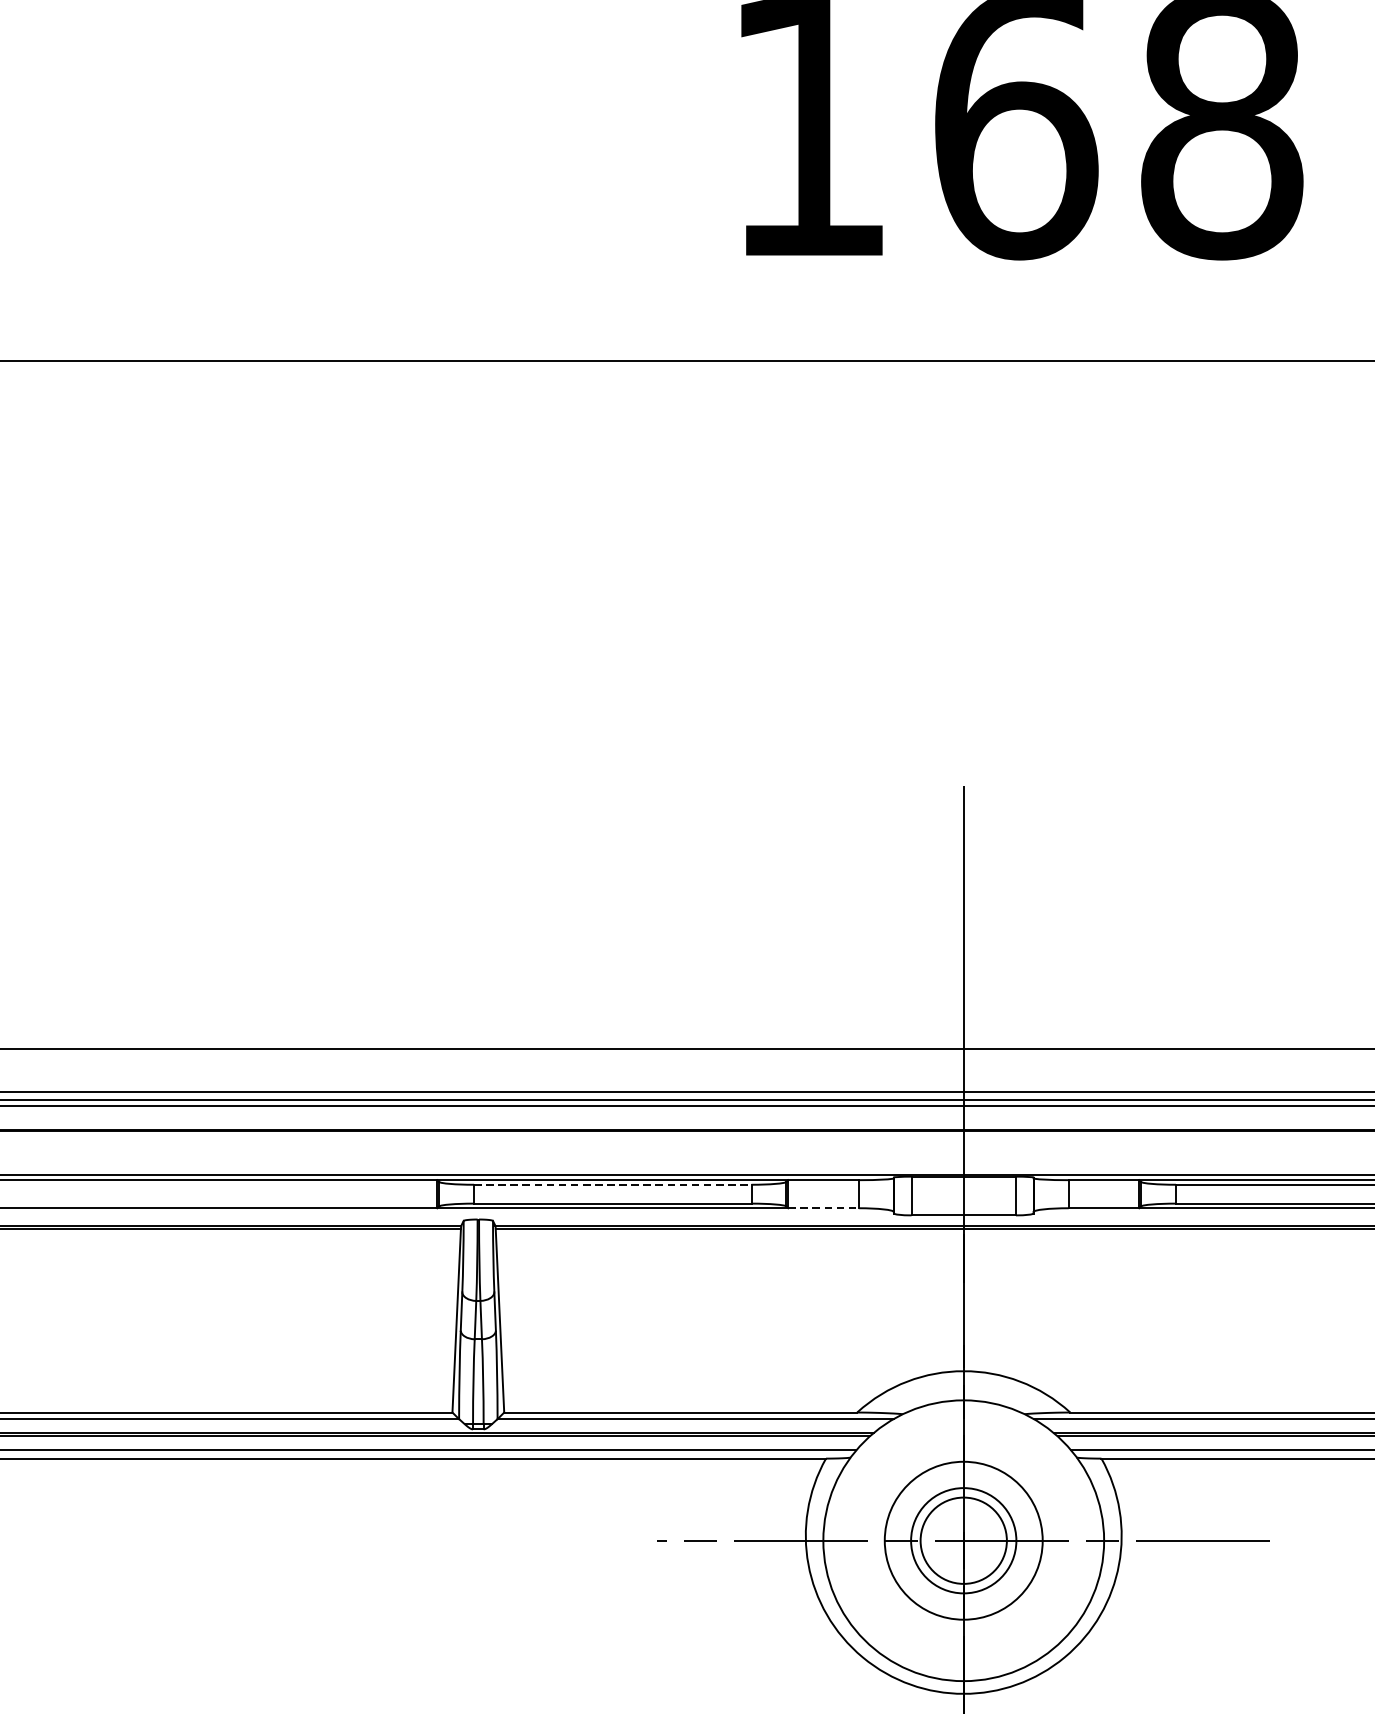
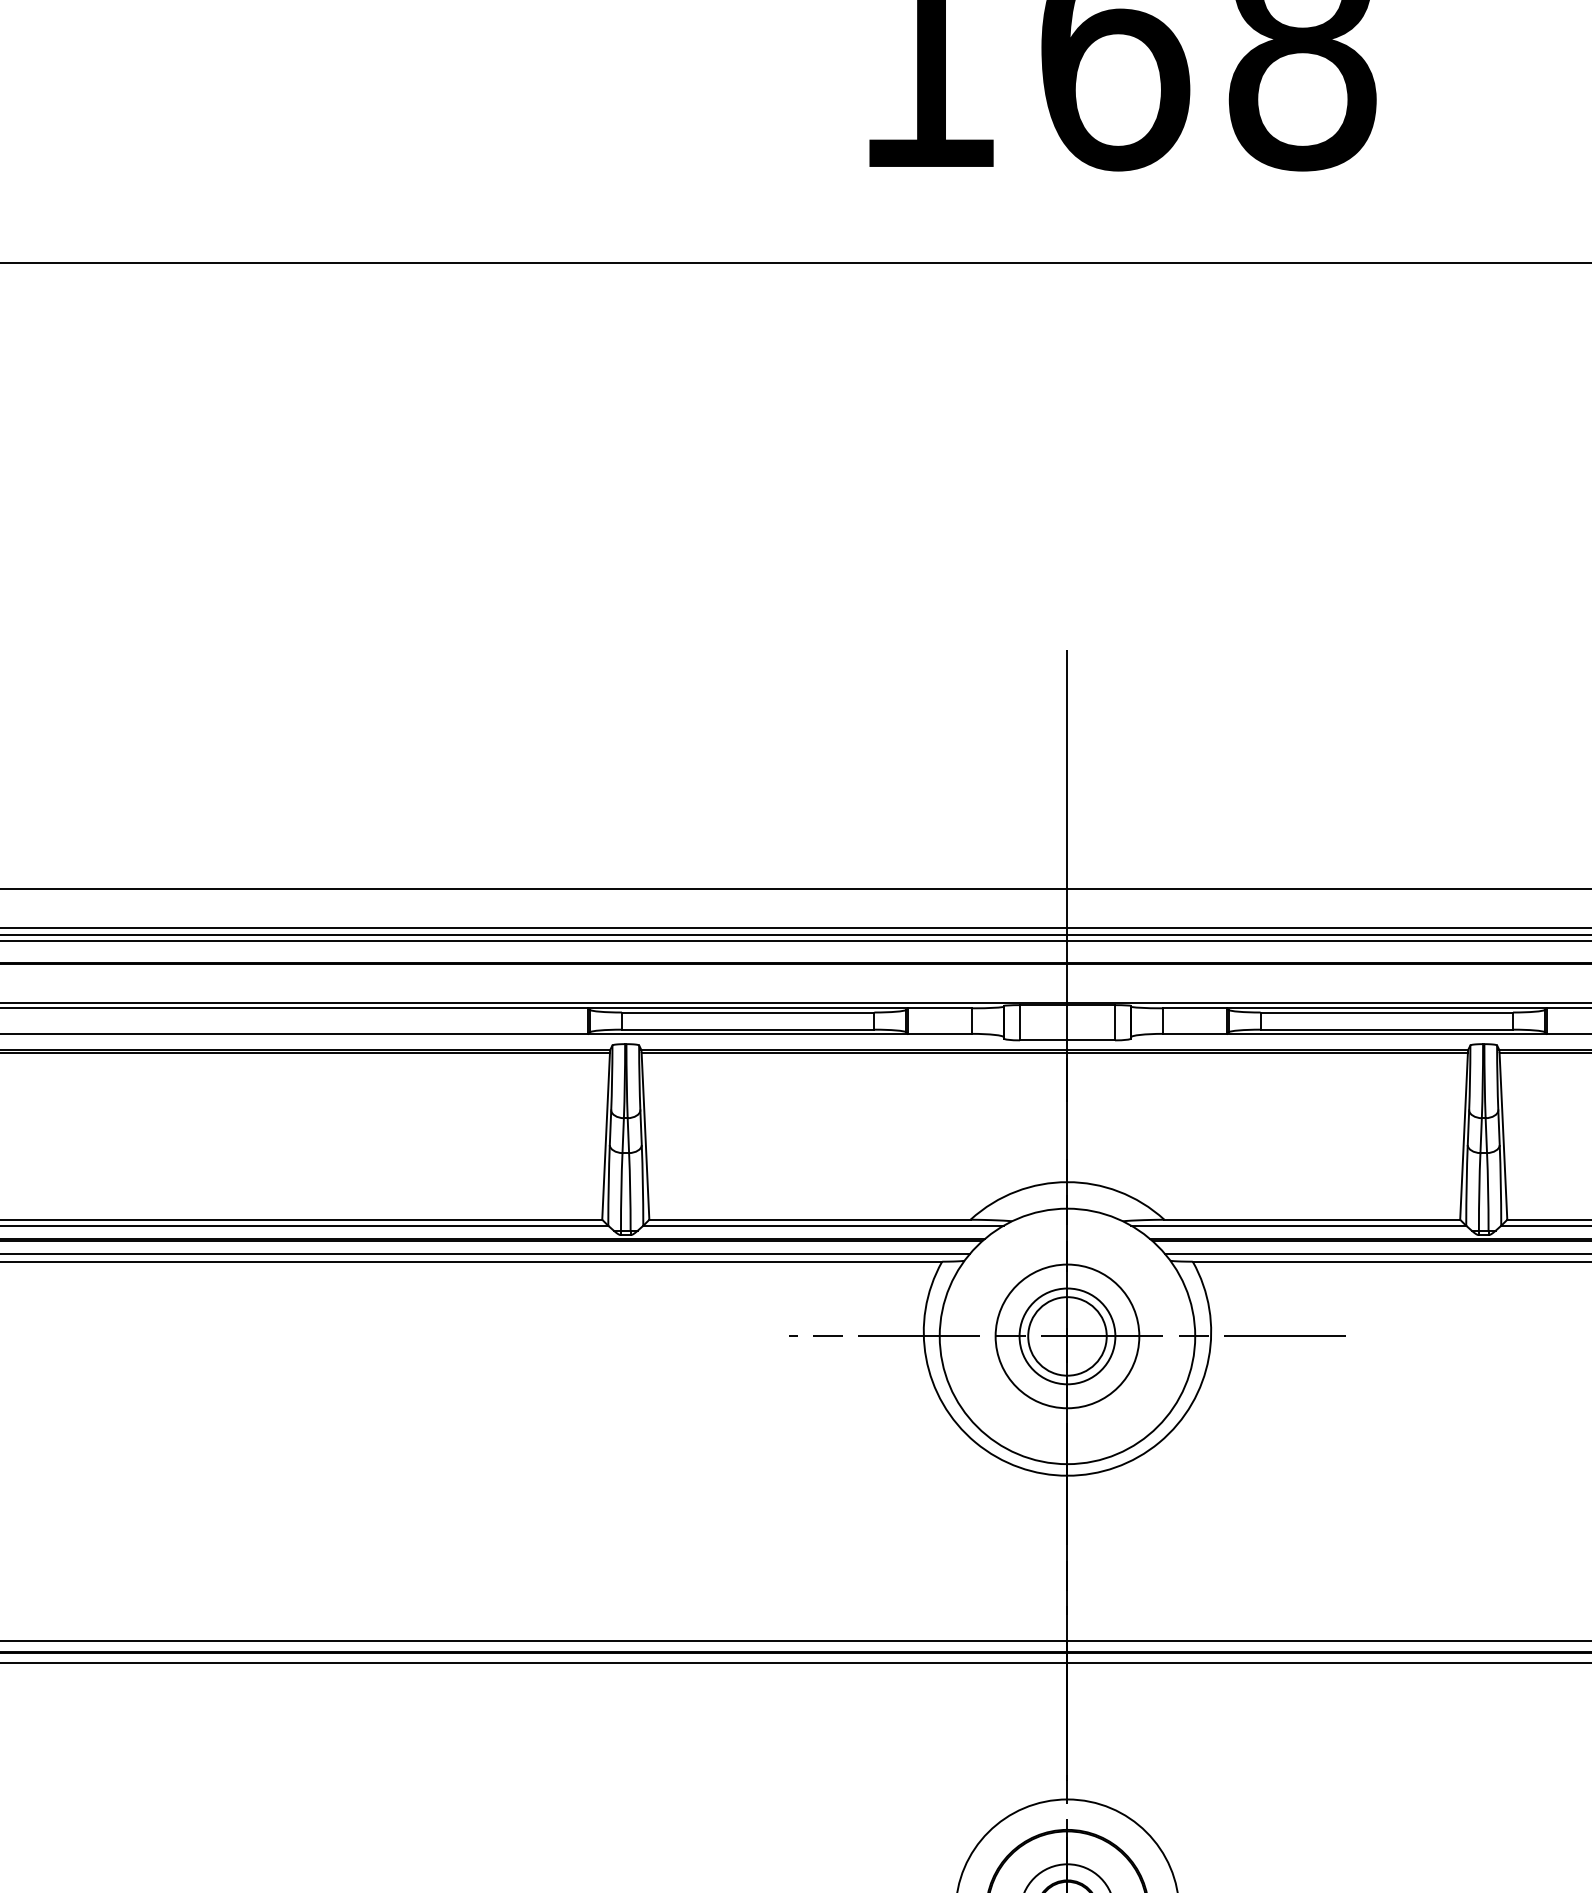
line: (613, 1184) -> (748, 1012), dashed -> solid
line: (824, 1207) -> (940, 1033), dashed -> solid

